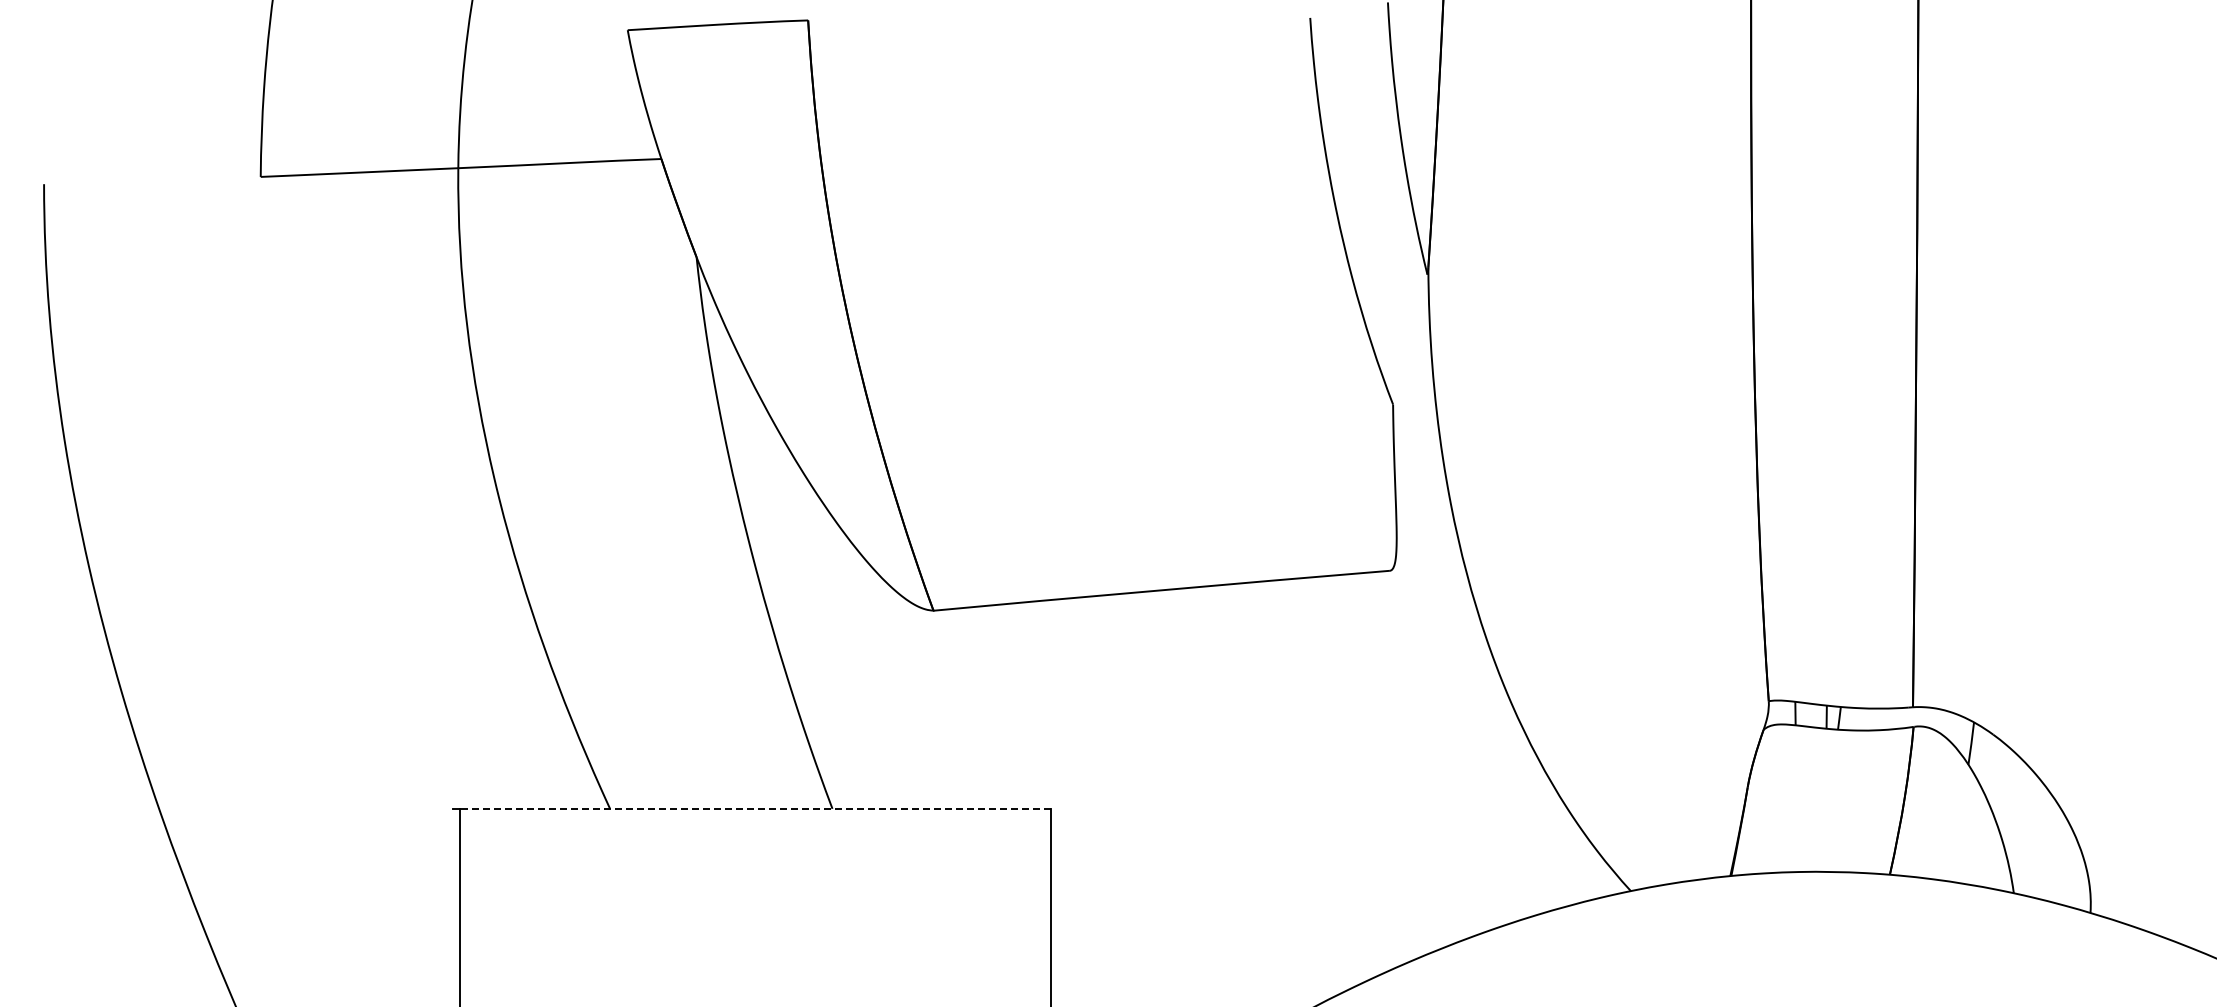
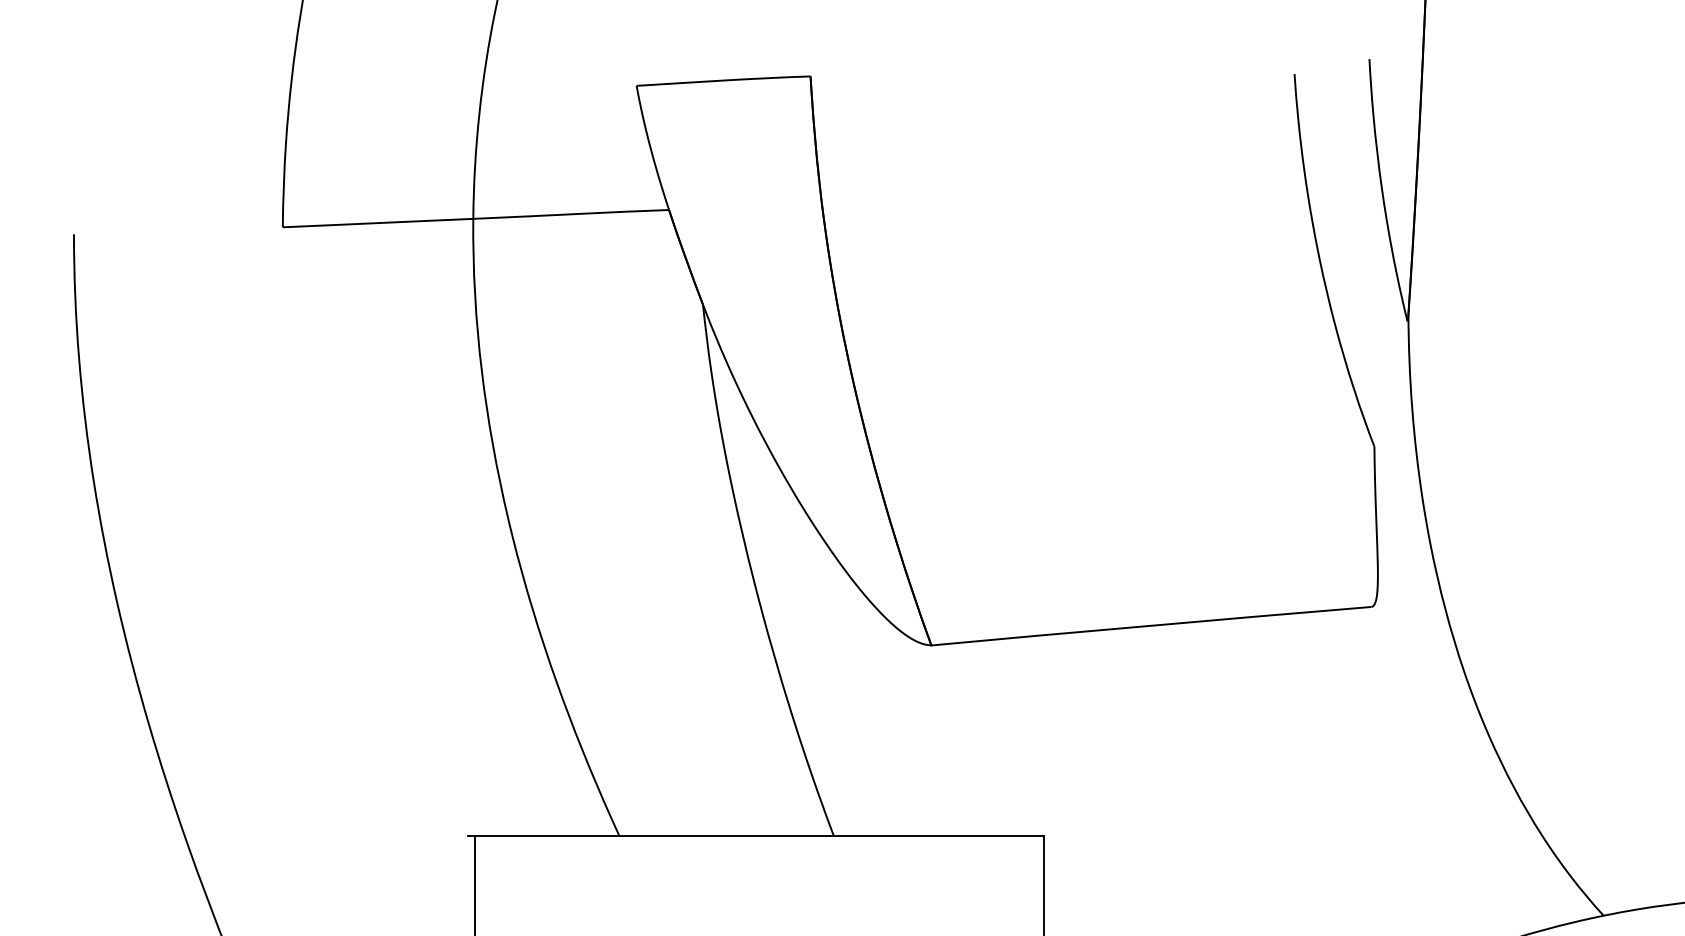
line: (755, 808) -> (759, 836), dashed -> solid

